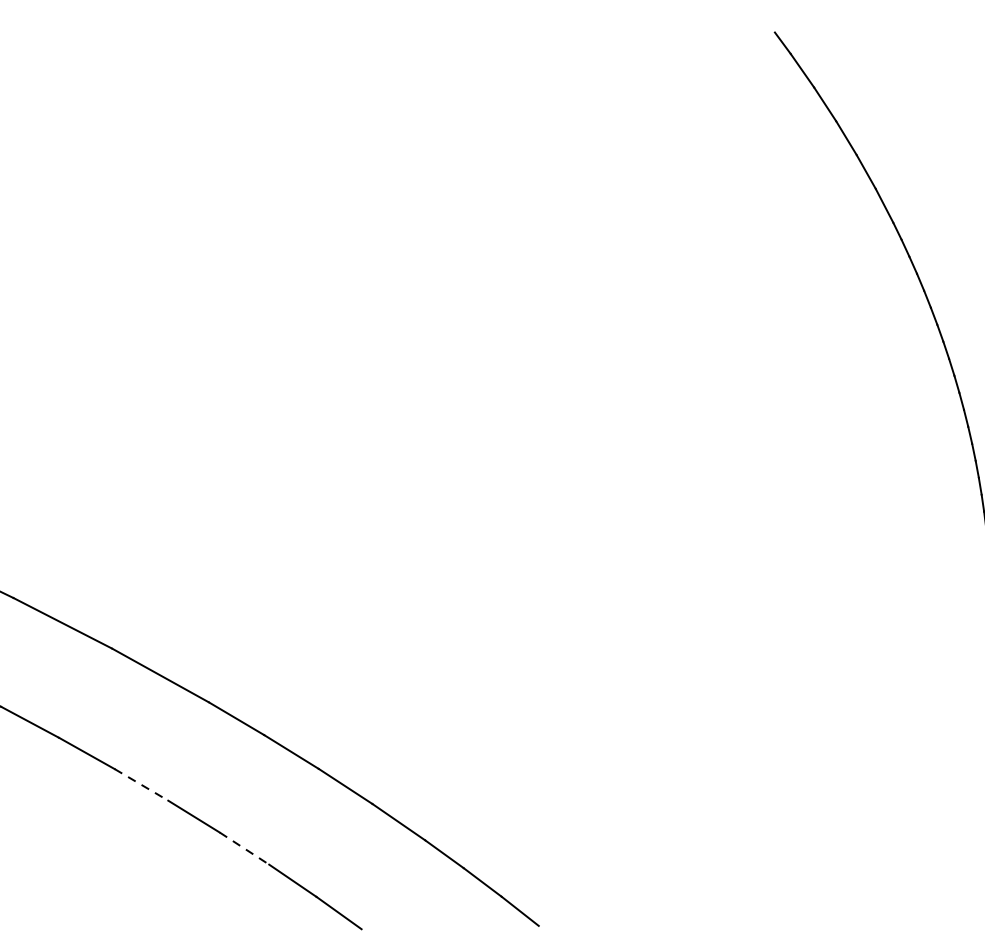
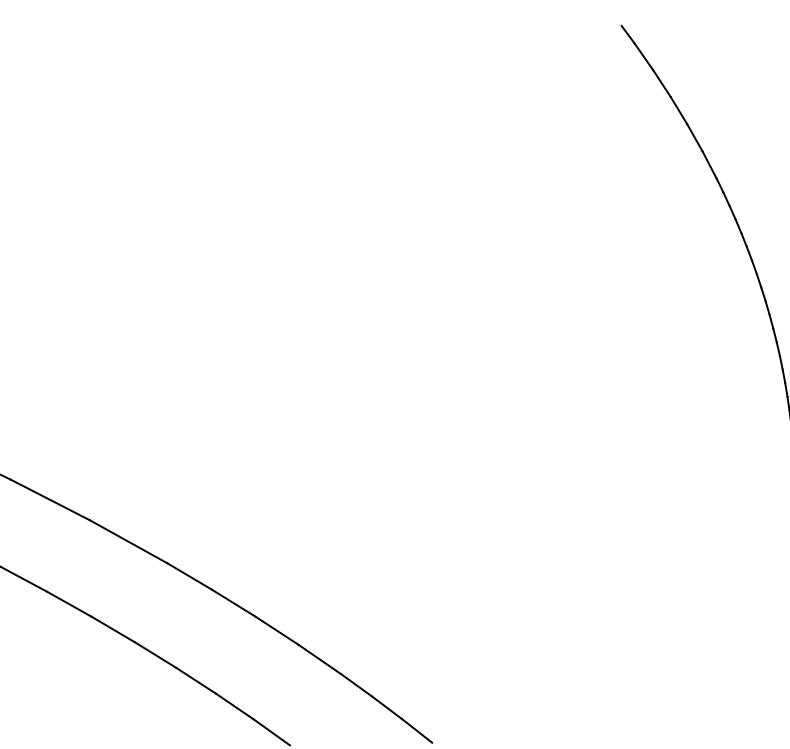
line: (141, 784) -> (113, 629), dashed -> solid
line: (245, 848) -> (196, 680), dashed -> solid

